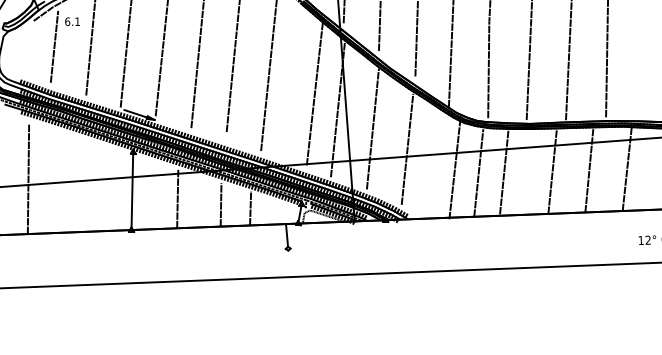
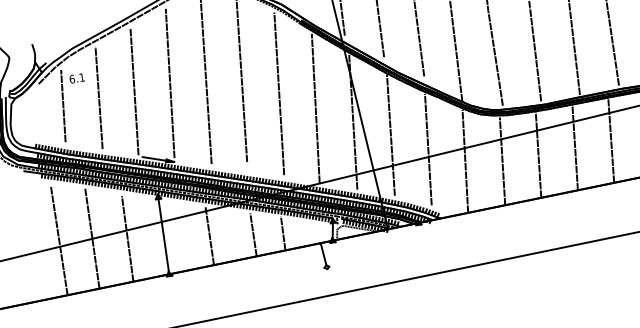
line: (314, 91) -> (315, 108), moved
line: (454, 167) -> (464, 160), moved
line: (504, 171) -> (538, 154), moved
line: (61, 181) -> (92, 237), added
line: (95, 188) -> (126, 239), added

